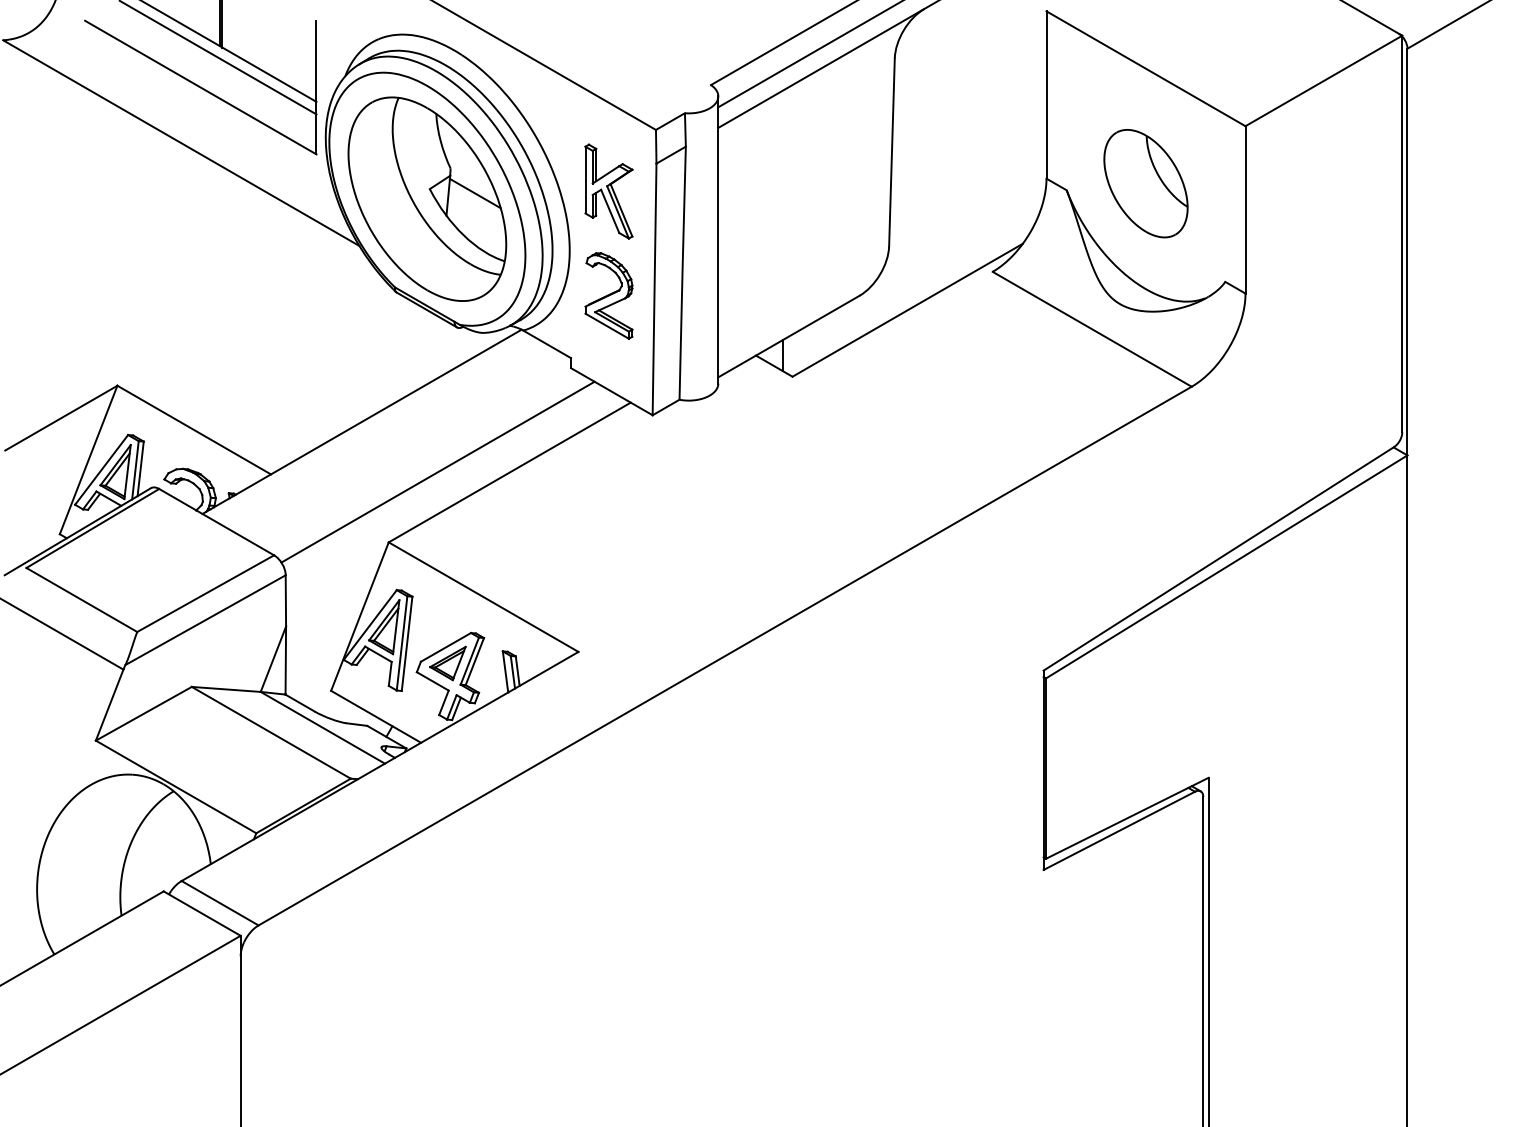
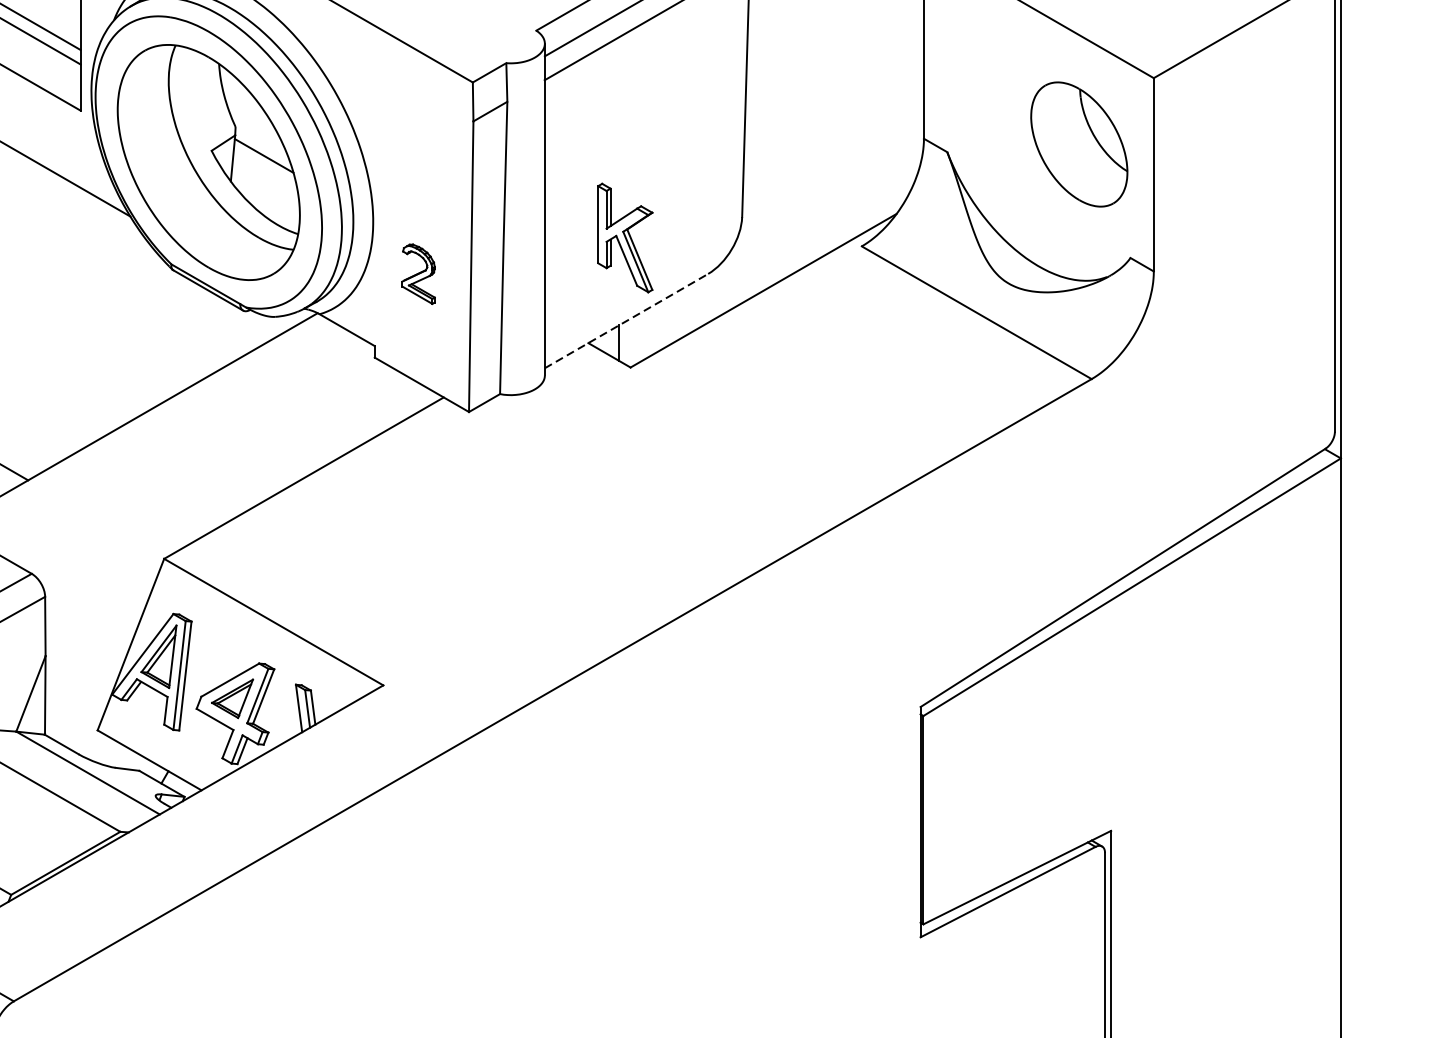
part: (1145, 183) -> (1078, 144), moved
part: (608, 191) -> (624, 237), moved
part: (608, 295) -> (418, 273), size x0.6
line: (789, 336) -> (627, 321), solid -> dashed
line: (437, 471) -> (220, 477), removed

